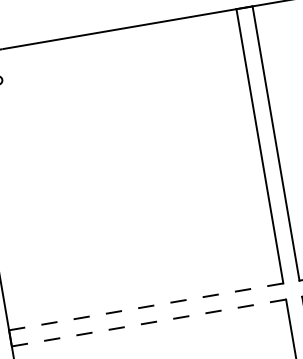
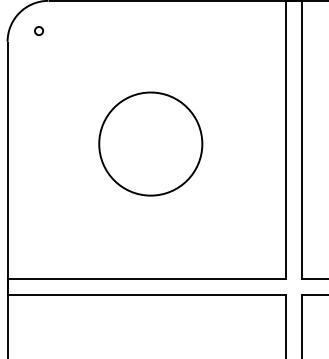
circle: (127, 172) -> (150, 143), added
line: (146, 307) -> (146, 279), dashed -> solid
line: (149, 322) -> (147, 295), dashed -> solid

